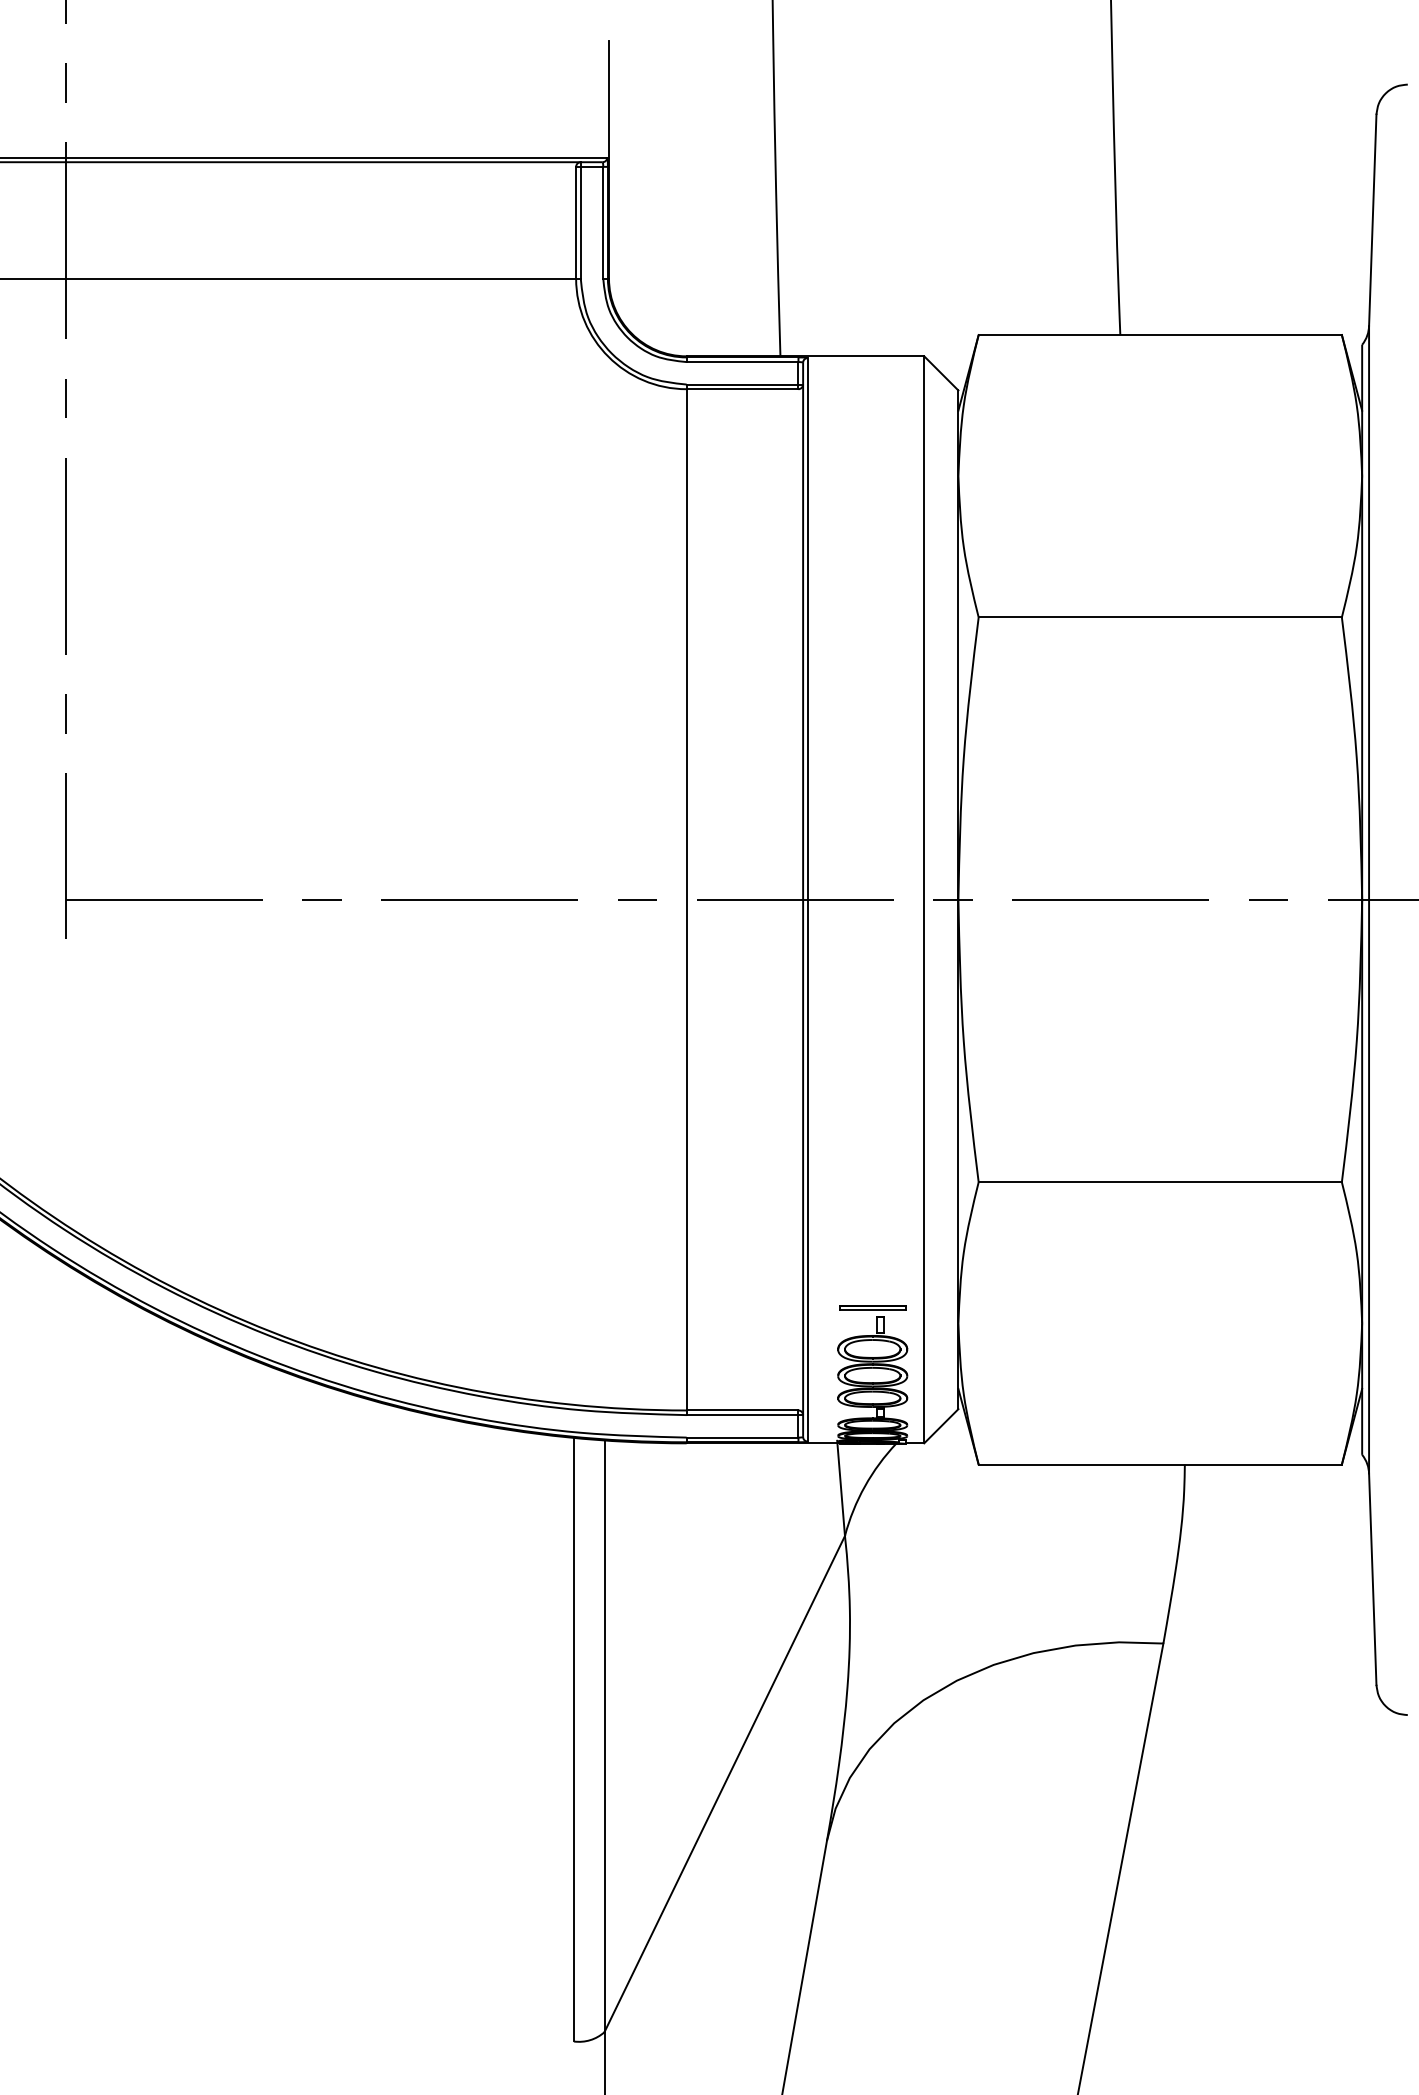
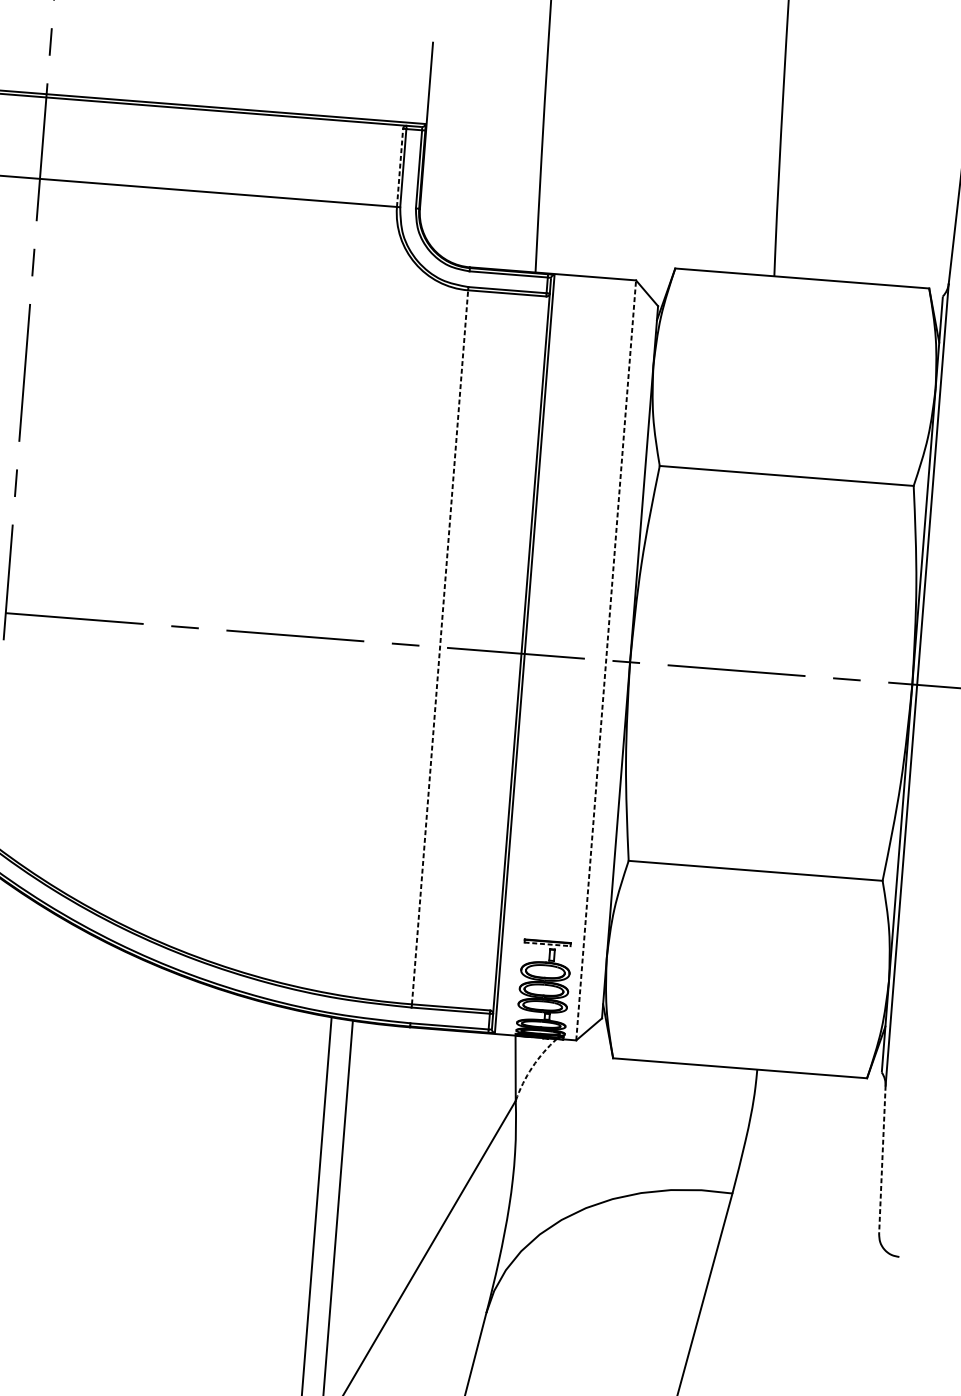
line: (576, 222) -> (400, 167), solid -> dashed
line: (686, 899) -> (439, 647), solid -> dashed
line: (924, 899) -> (606, 660), solid -> dashed
line: (872, 1310) -> (547, 944), solid -> dashed
arc: (864, 1486) -> (532, 1067), solid -> dashed
line: (1372, 1579) -> (882, 1160), solid -> dashed

